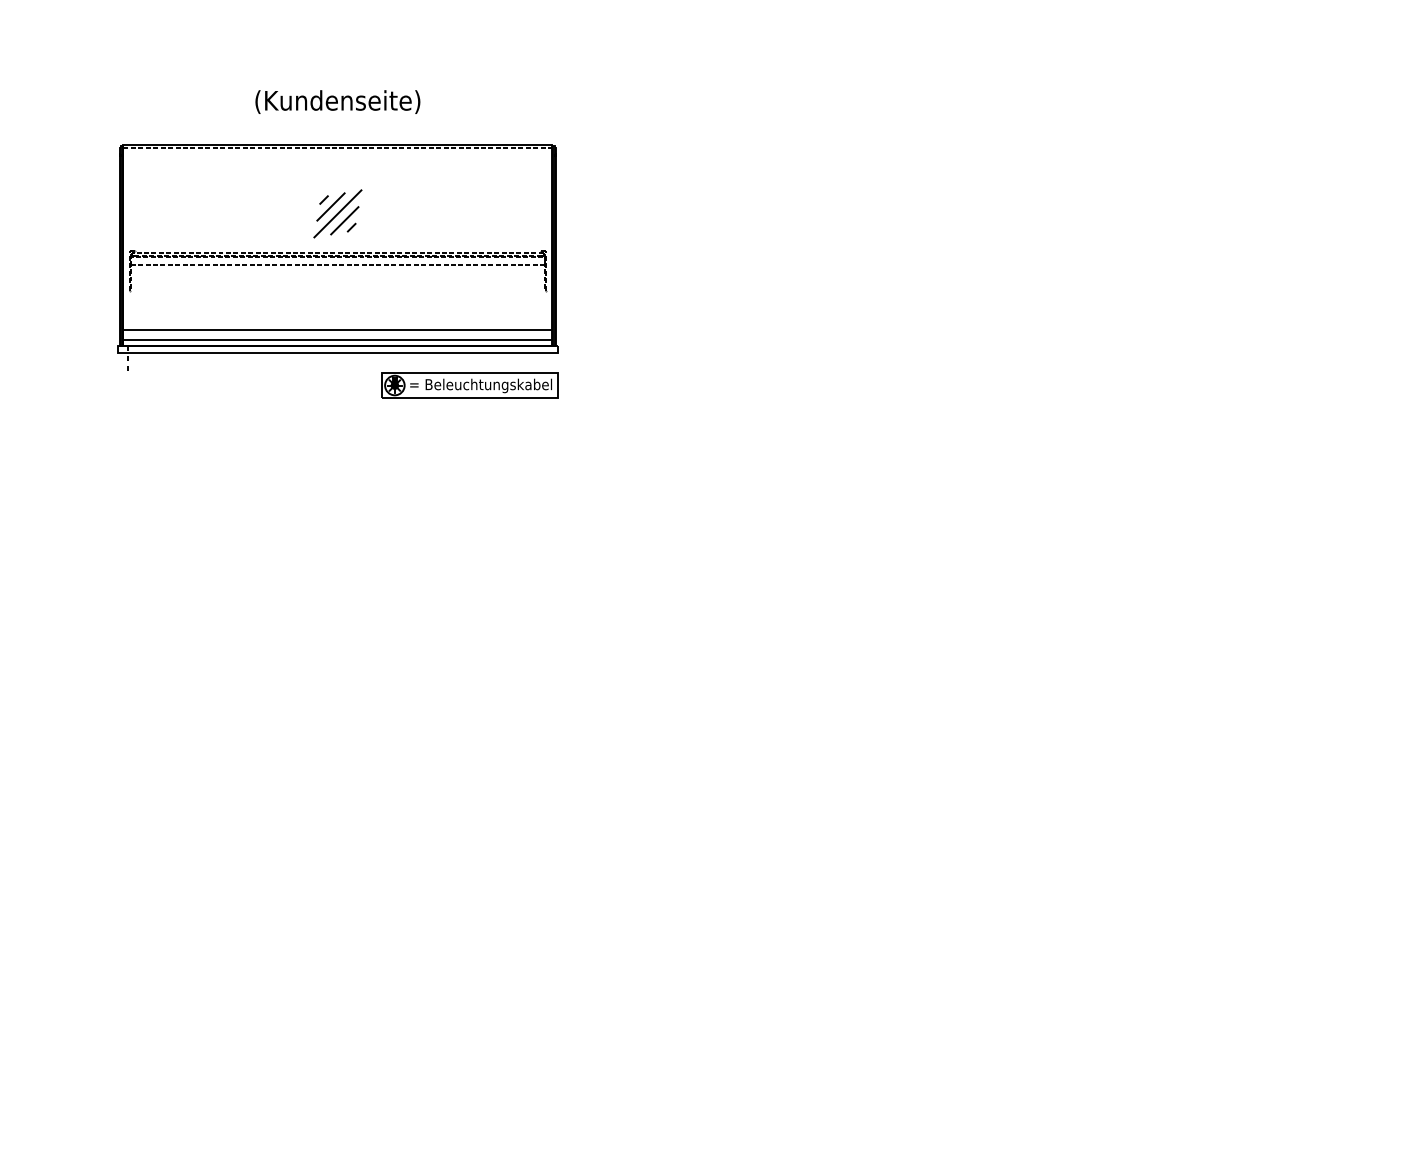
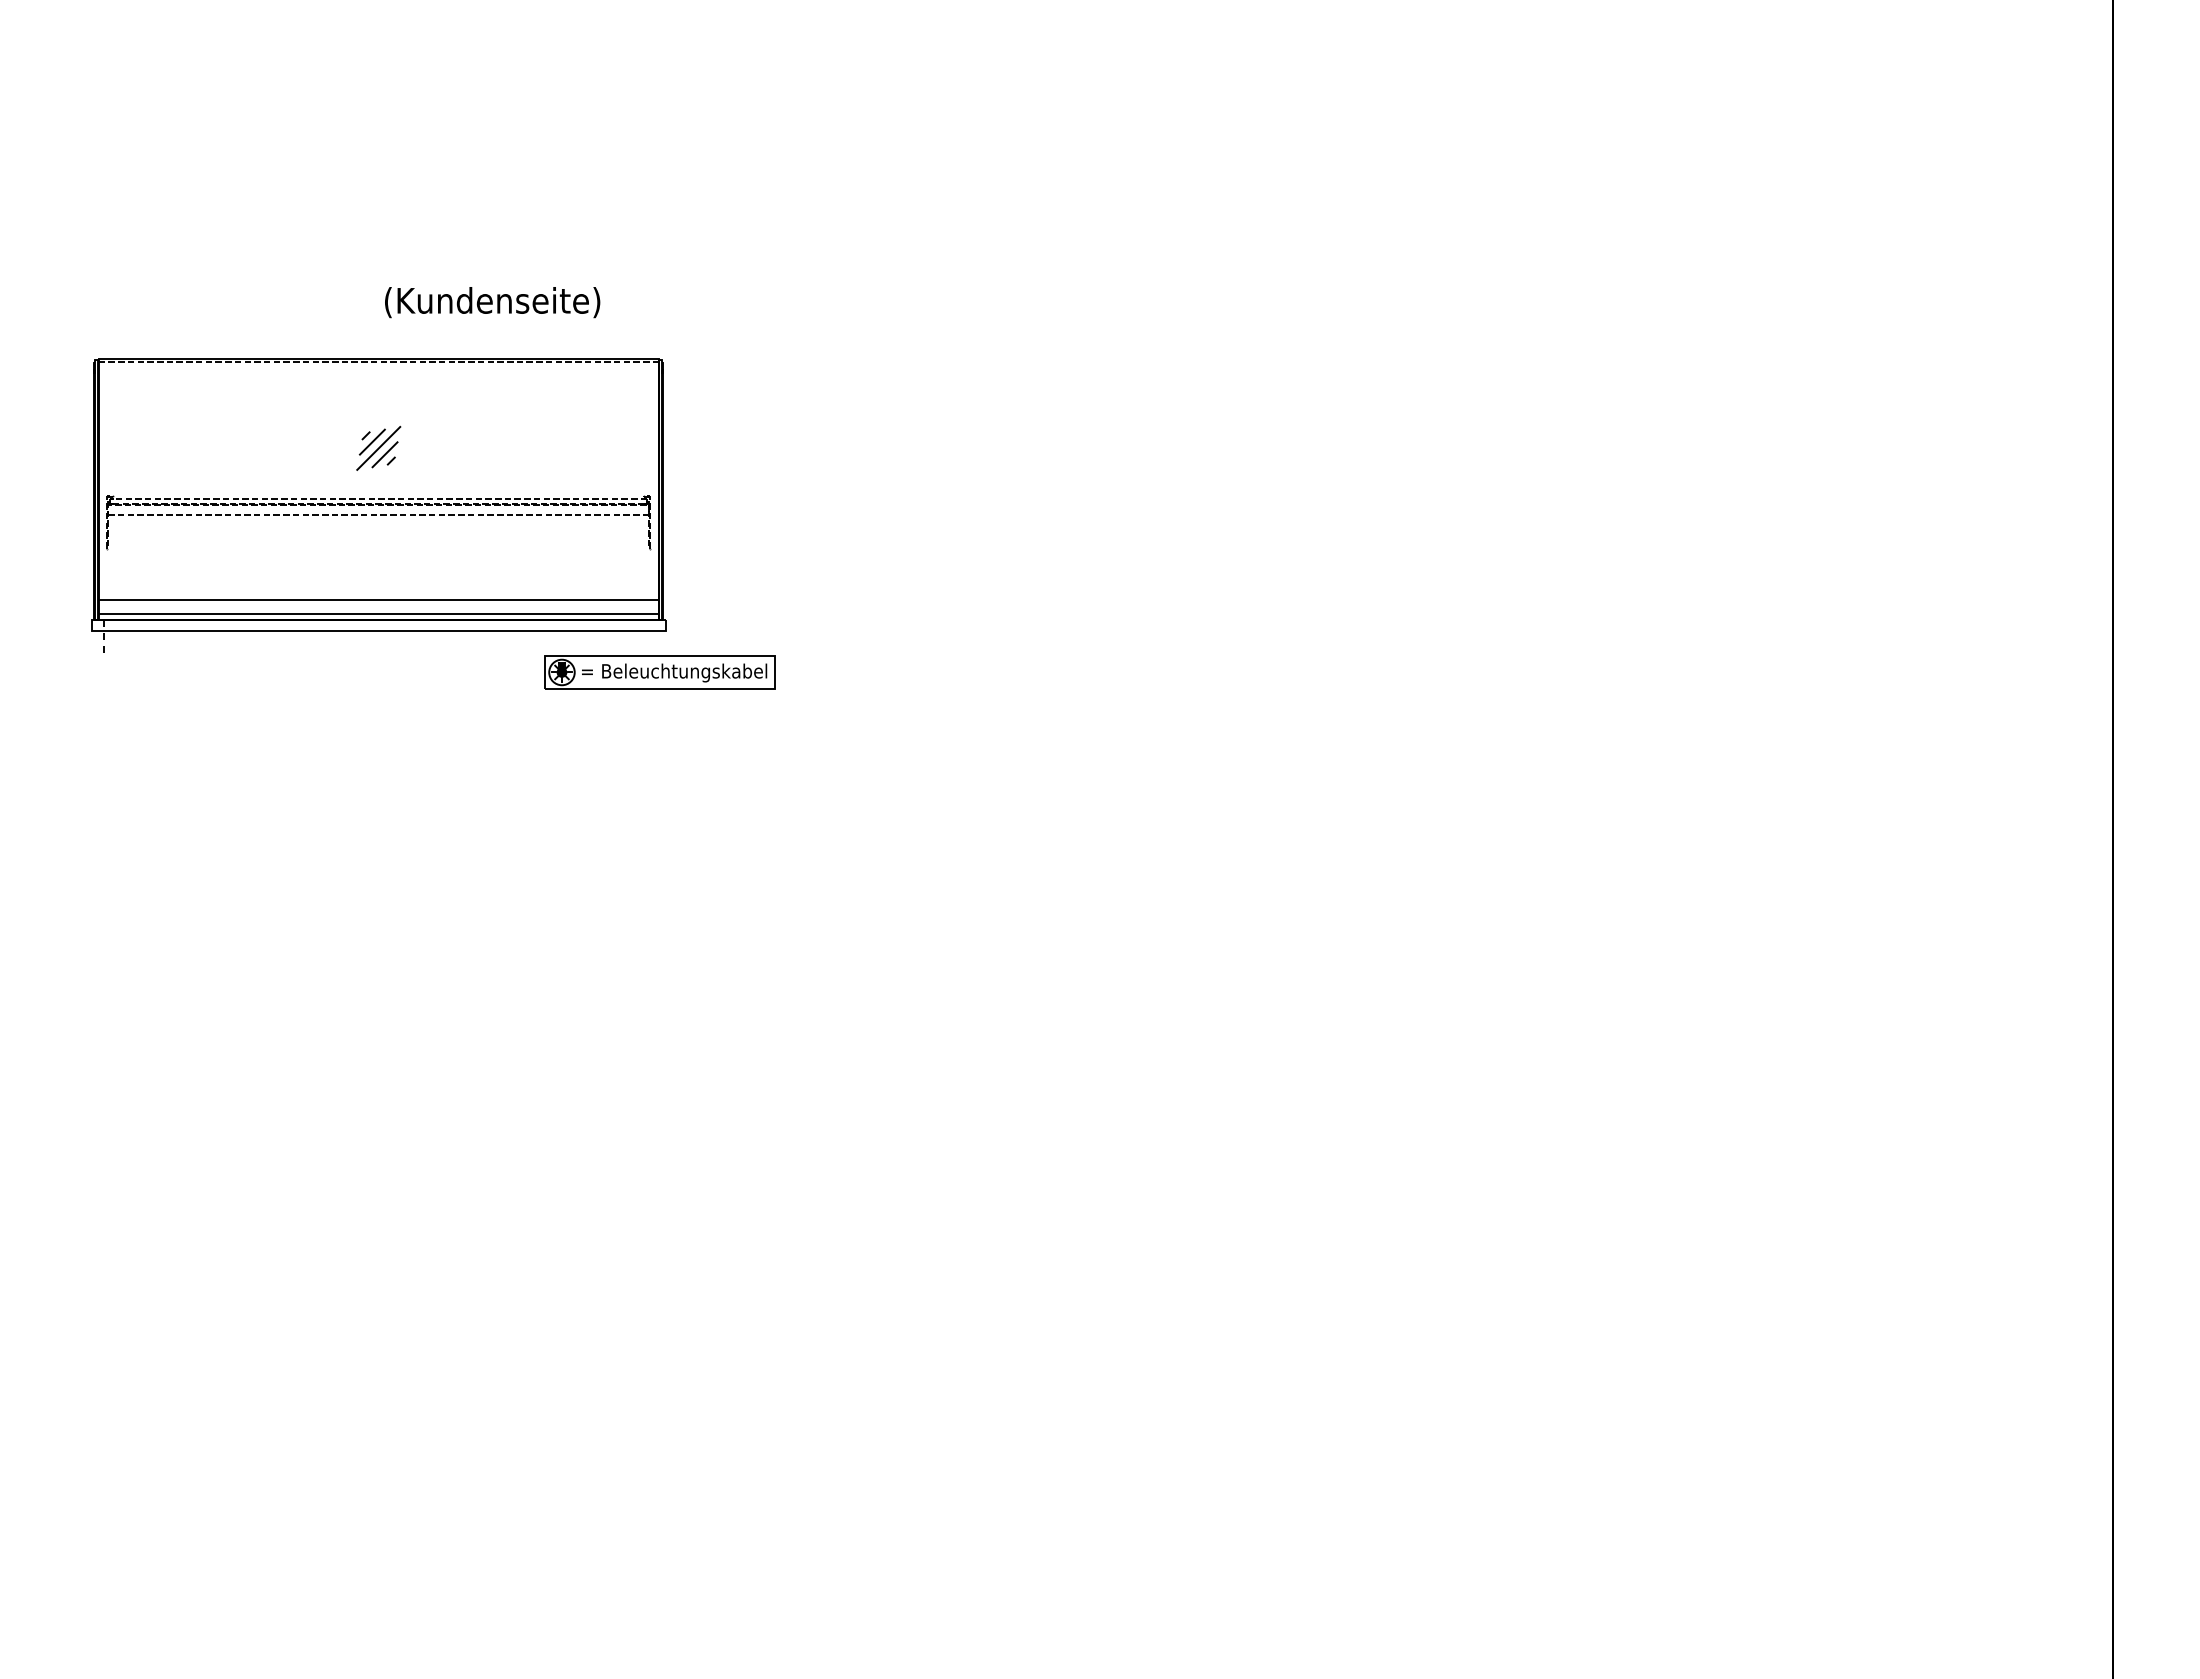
text: (337, 102) -> (492, 302), moved
part: (337, 213) -> (378, 448), size x0.7
part: (469, 385) -> (659, 672), moved

